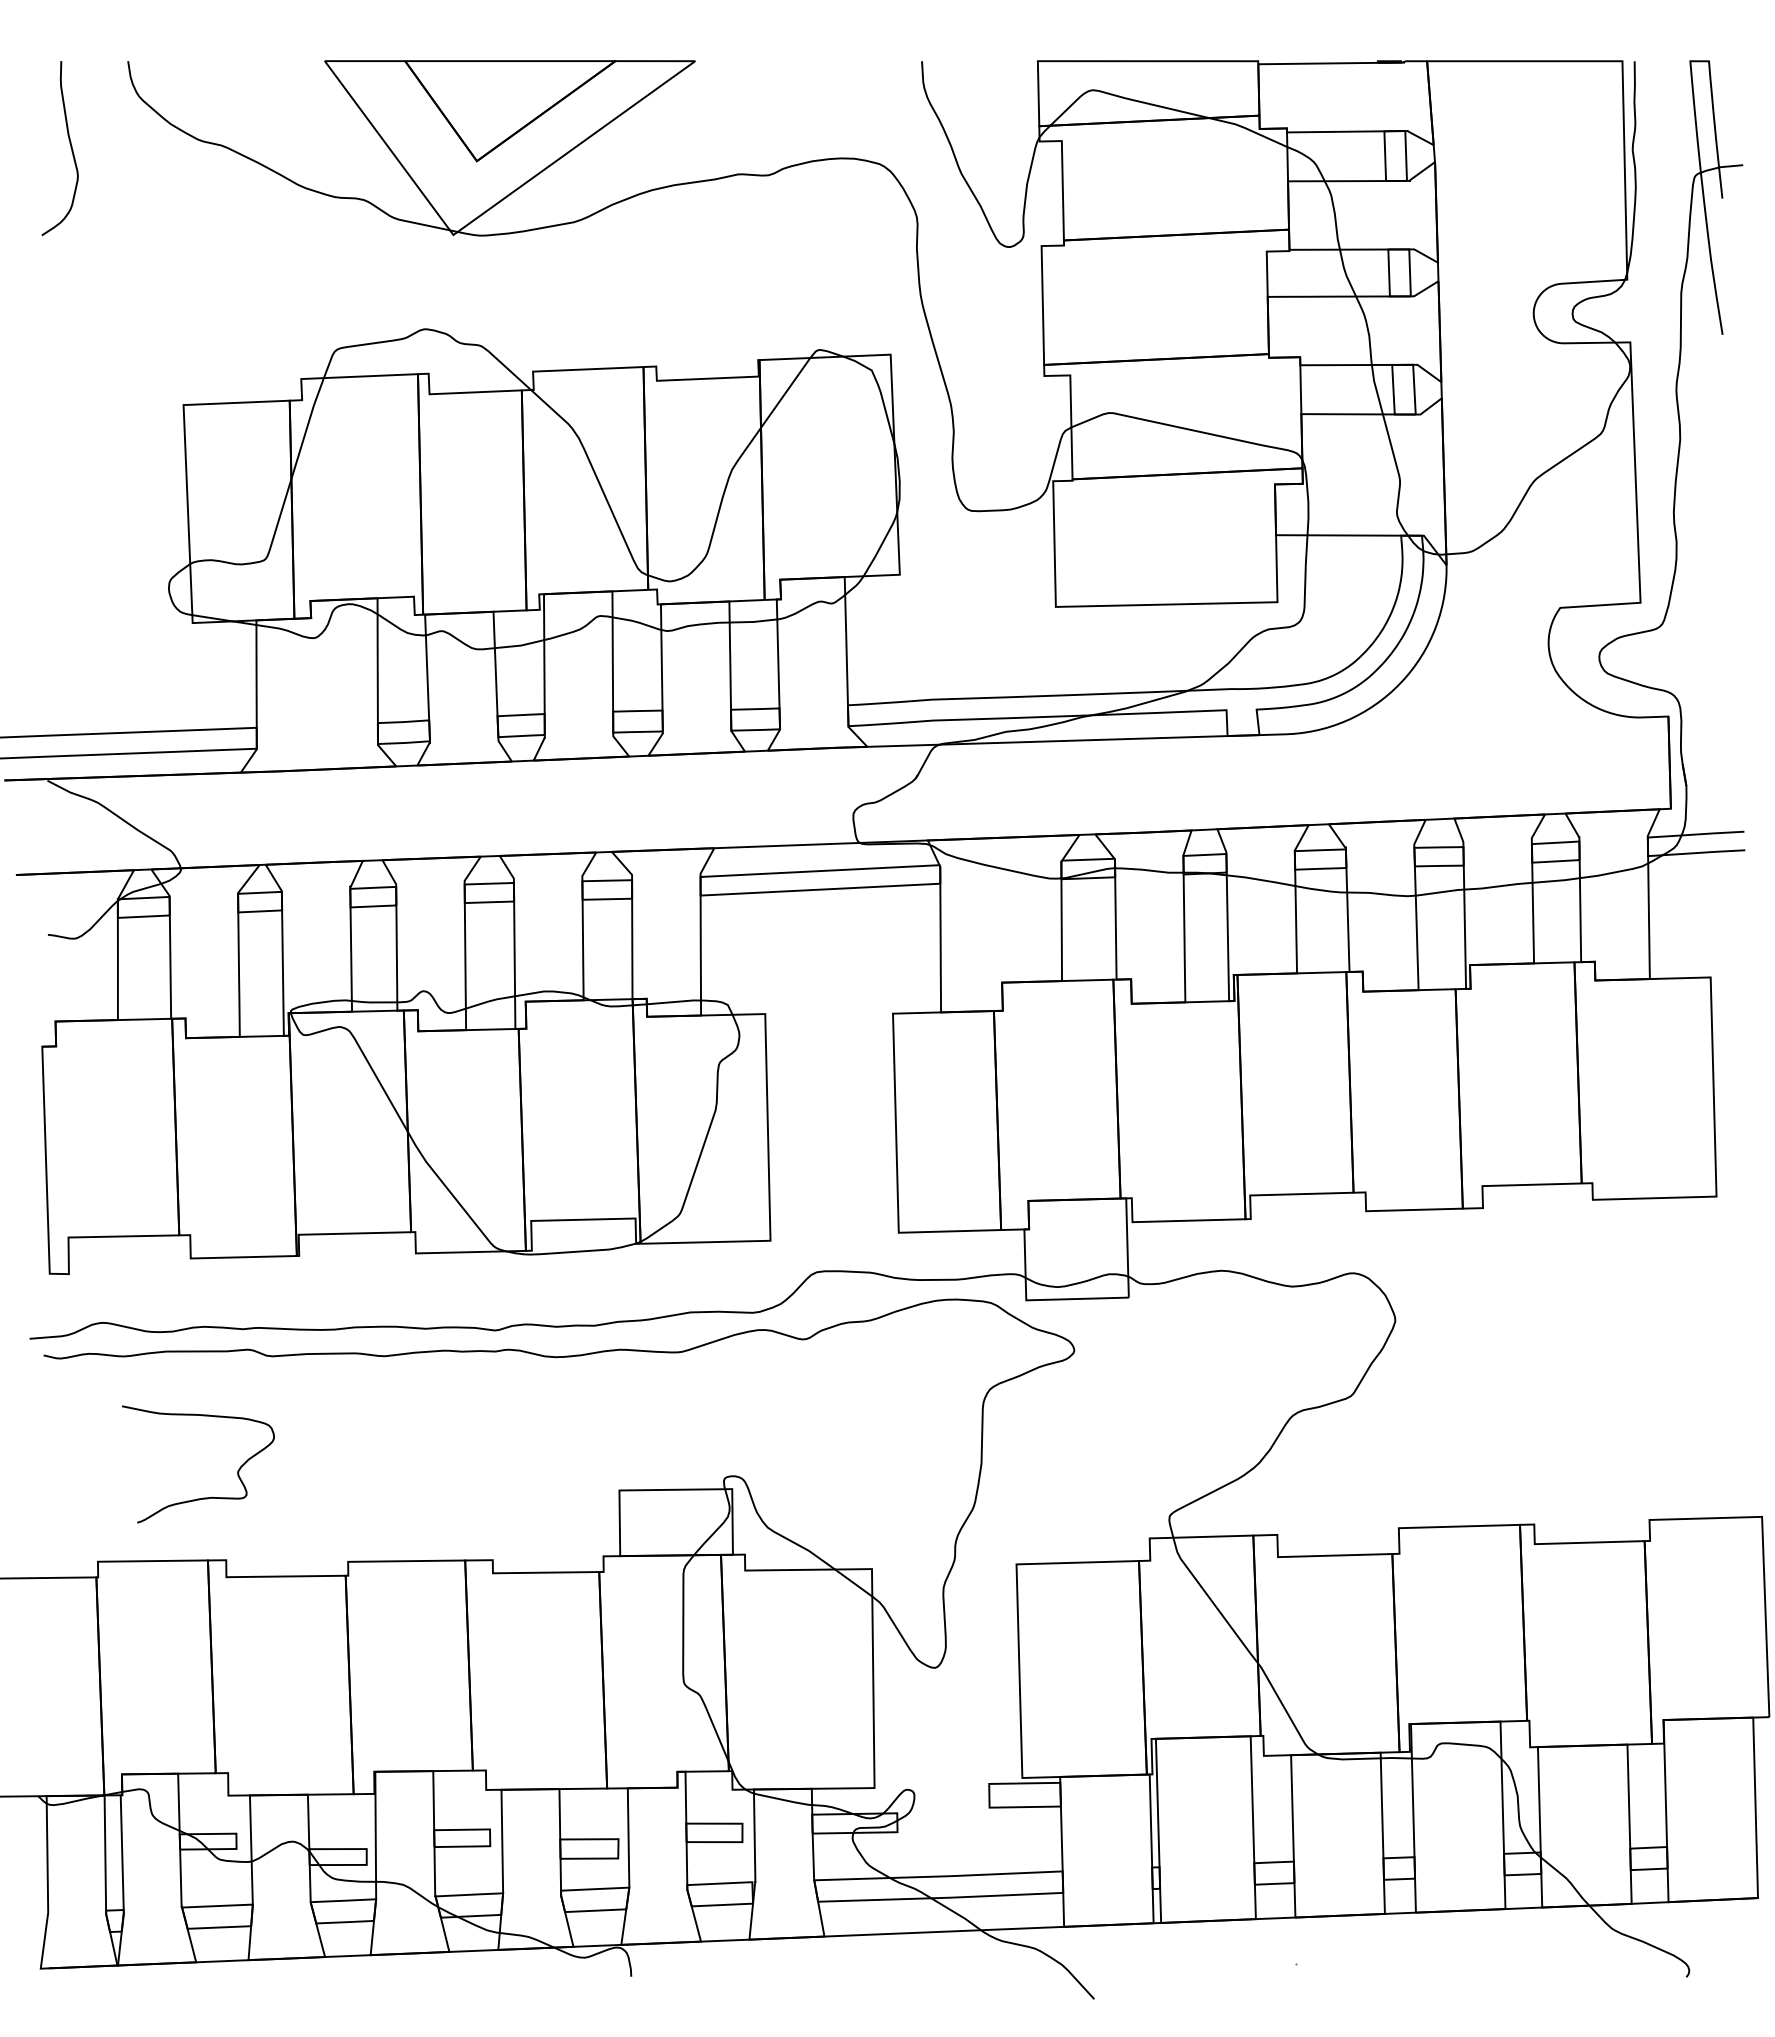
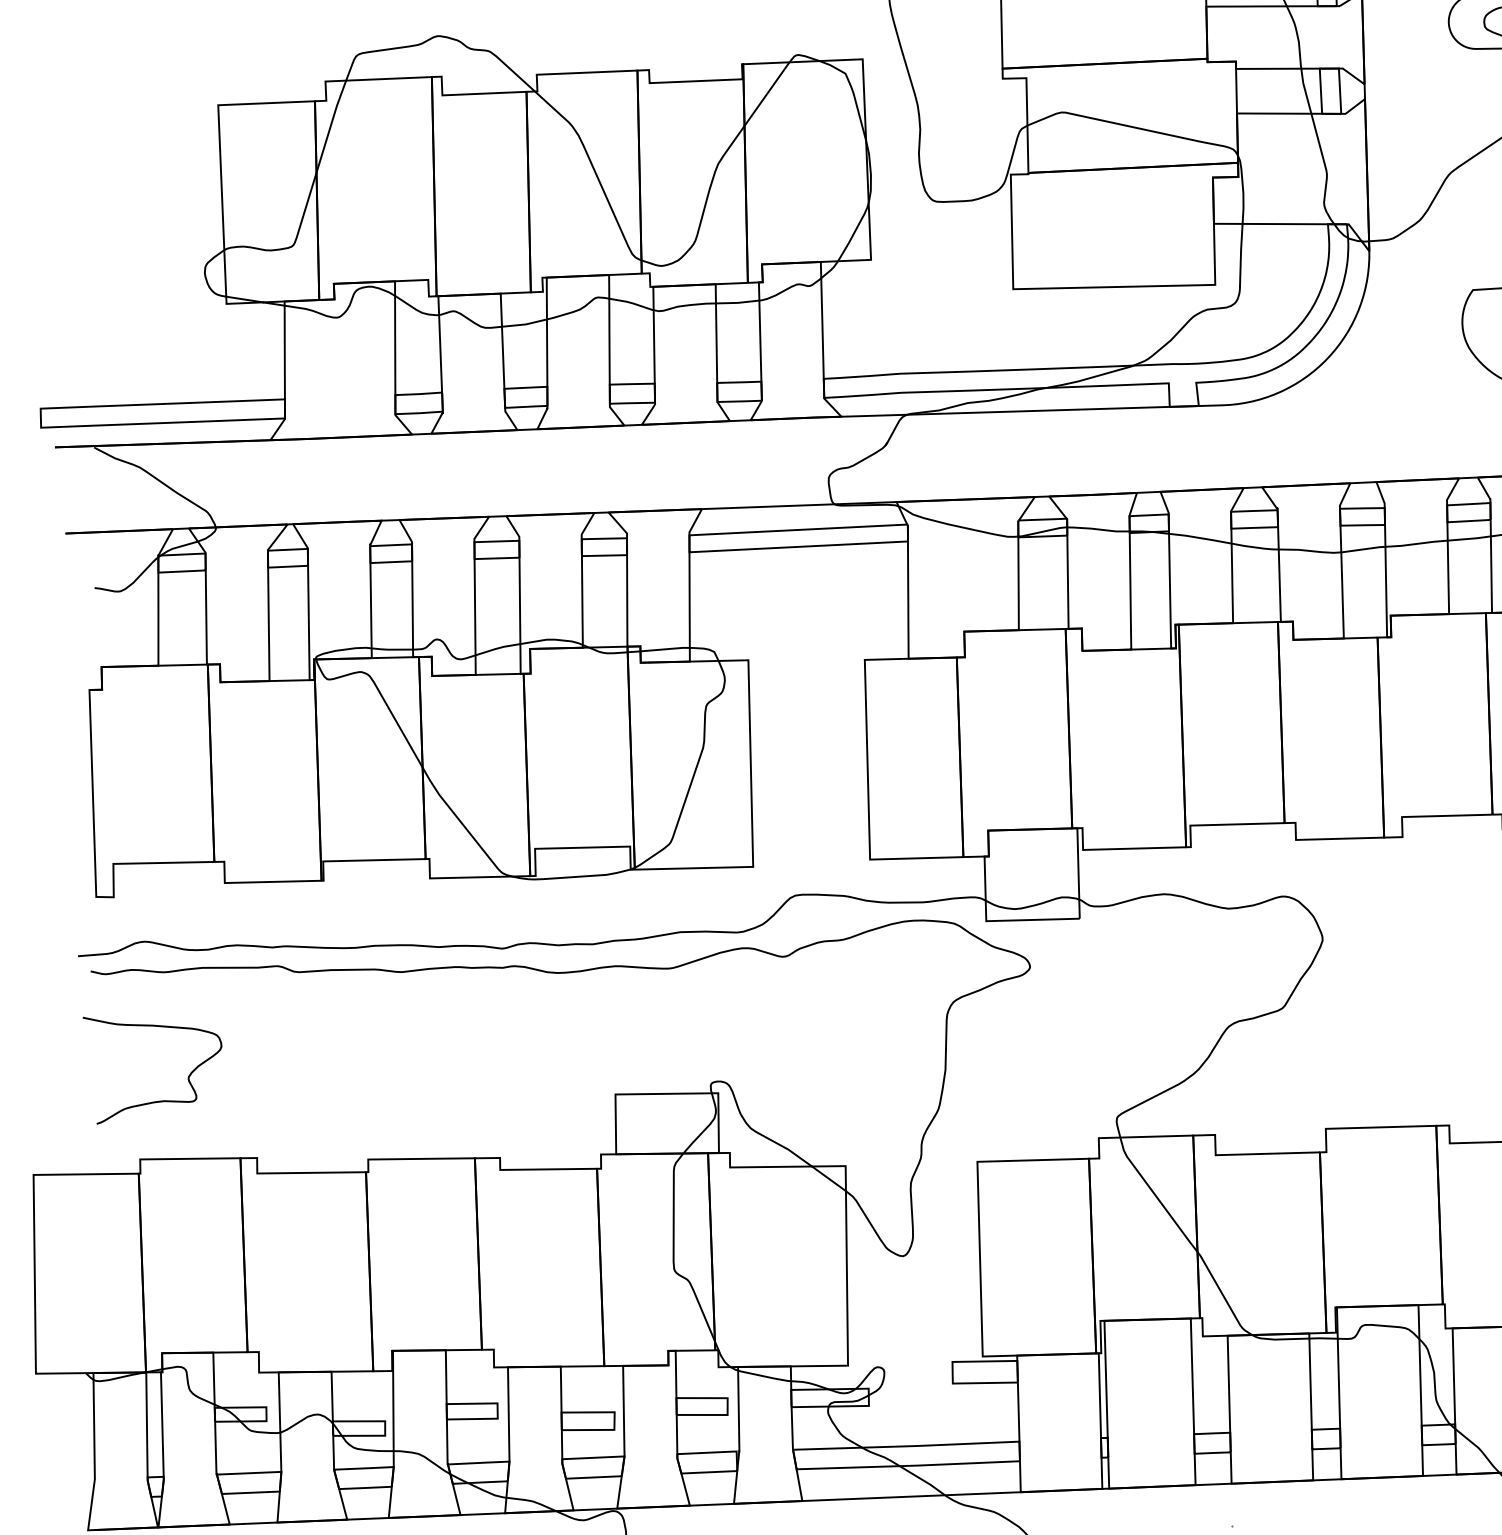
curve: (203, 1497) -> (157, 1100), moved

